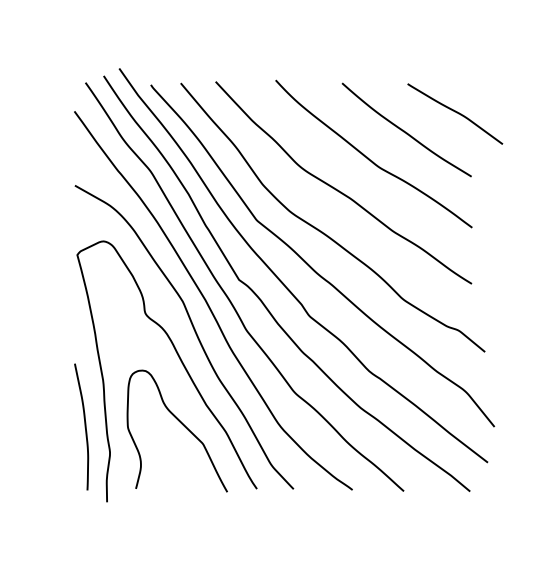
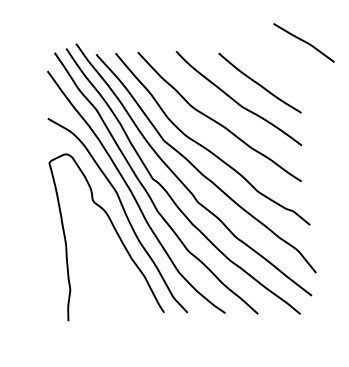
curve: (454, 111) -> (303, 41), moved
curve: (180, 424) -> (115, 271), removed
curve: (83, 426) -> (53, 272), removed

